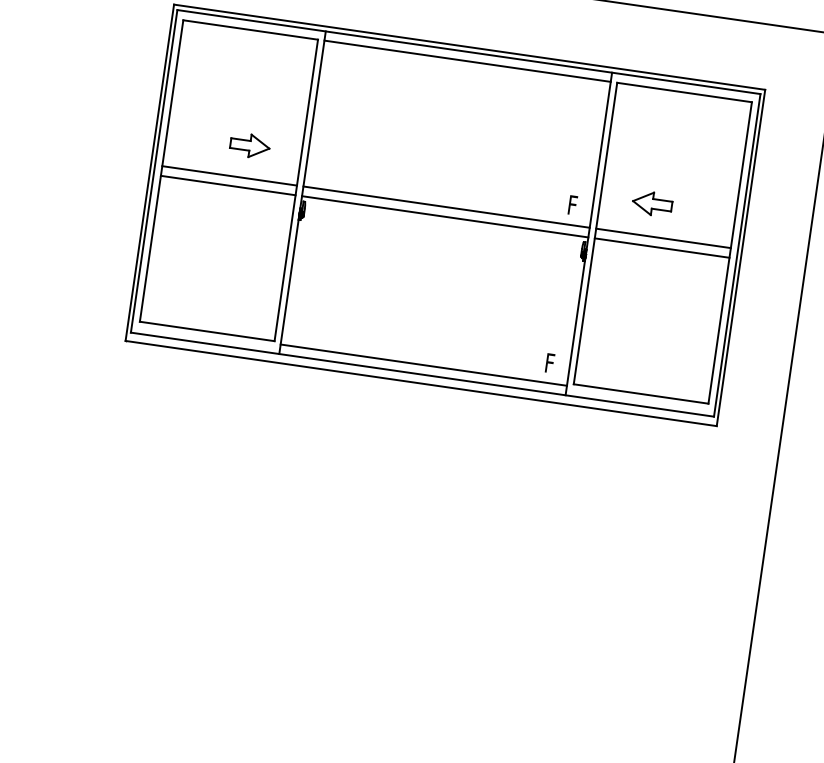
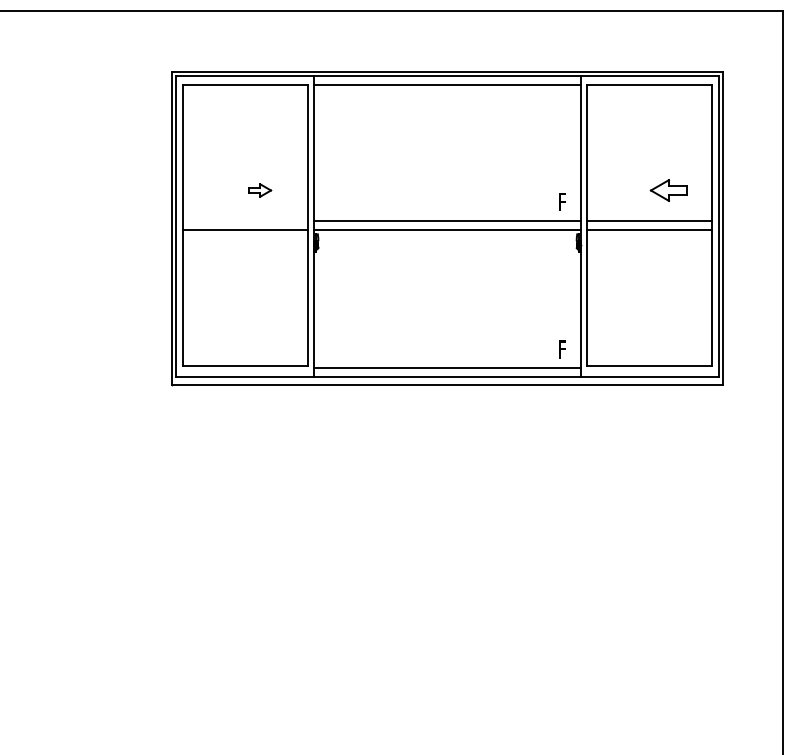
part: (250, 145) -> (260, 190), size x0.6
line: (229, 175) -> (245, 220), removed
part: (651, 203) -> (668, 190), moved

